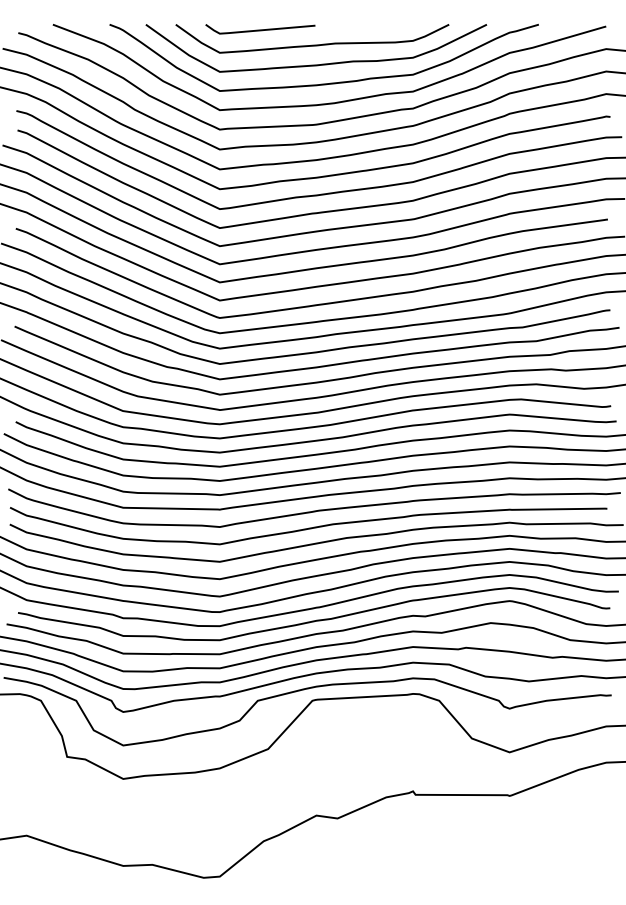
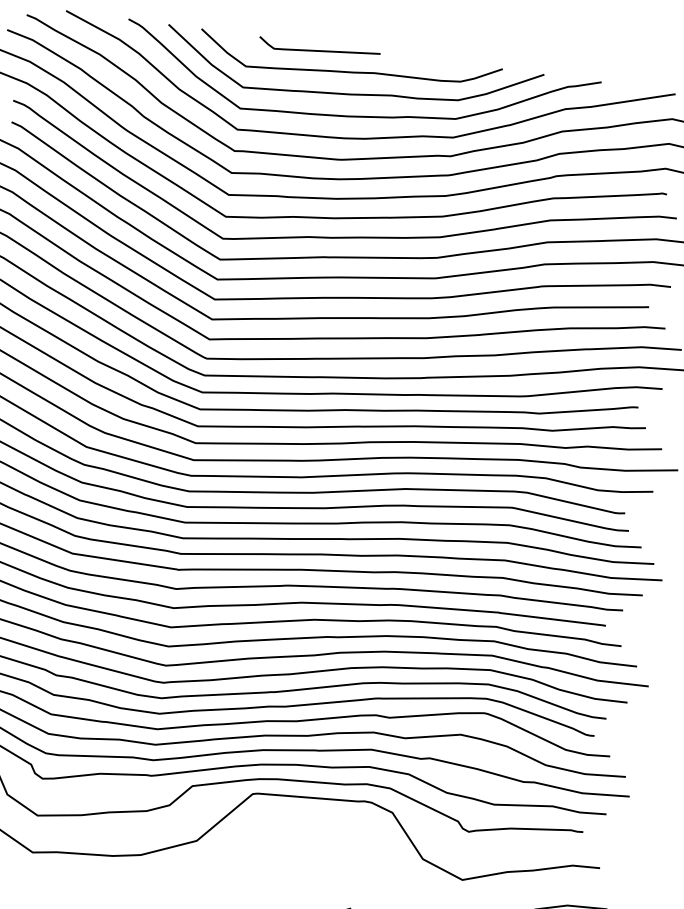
line: (260, 29) -> (319, 50), moved

